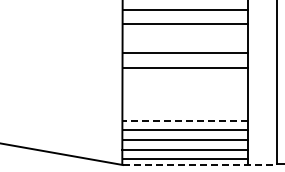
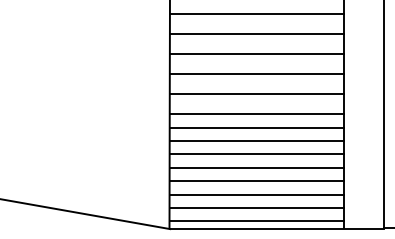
line: (185, 38) -> (257, 53), added
line: (185, 82) -> (257, 114), added
line: (185, 91) -> (257, 127), added
line: (185, 101) -> (257, 141), added
line: (185, 111) -> (257, 154), added
line: (185, 120) -> (257, 167), dashed -> solid
line: (200, 165) -> (277, 229), dashed -> solid

